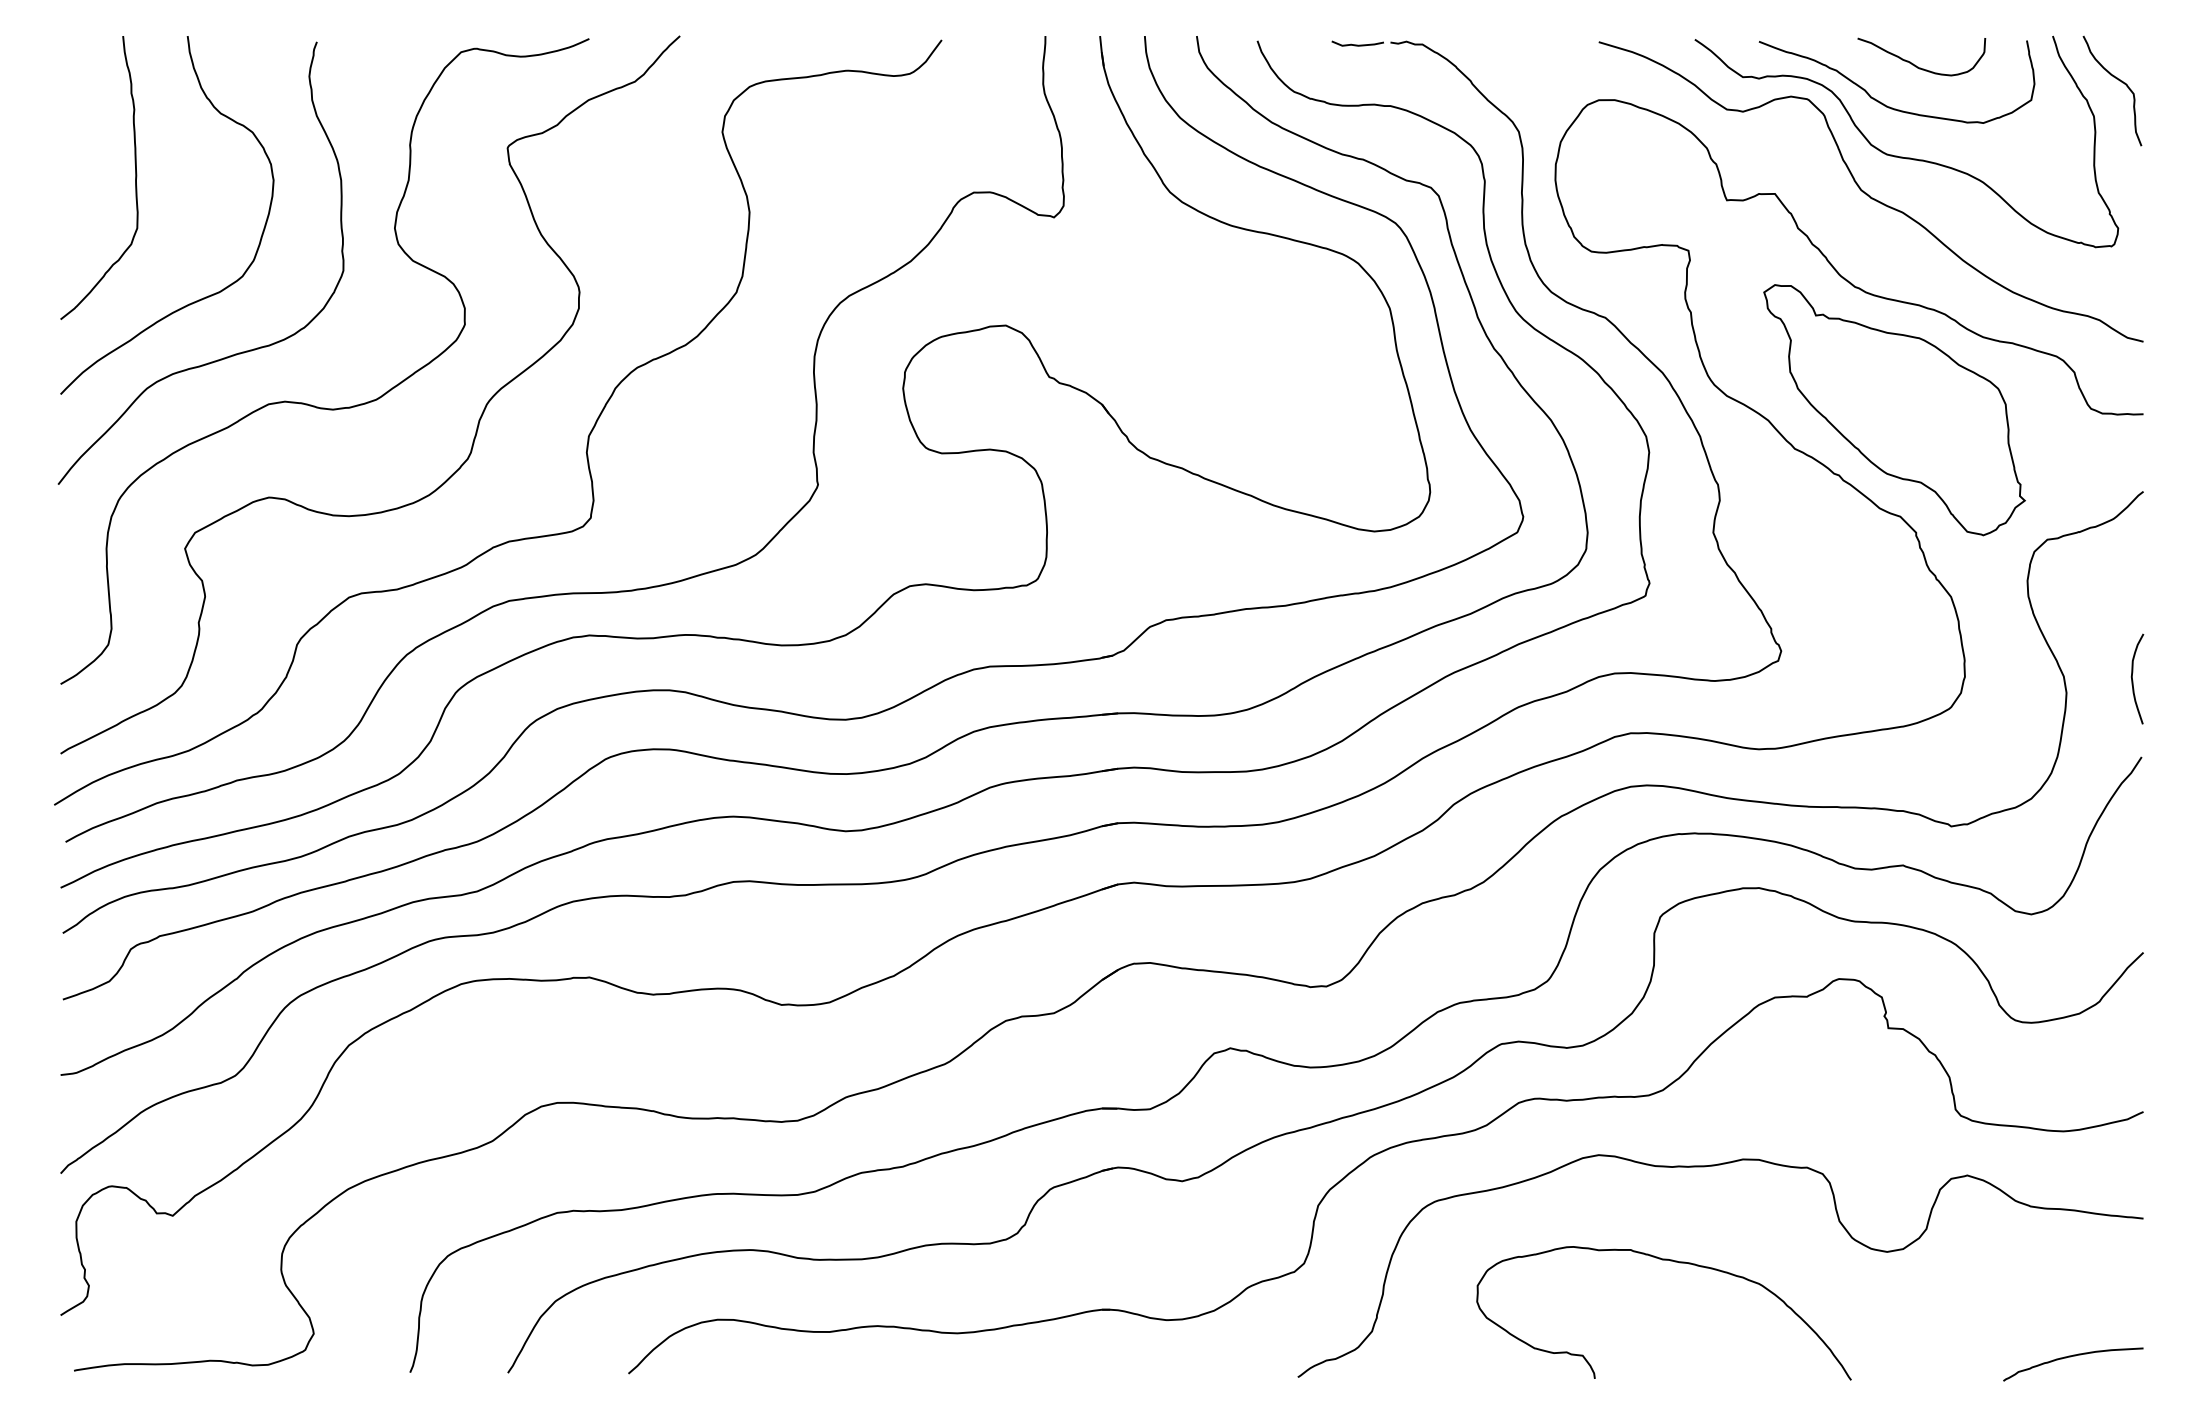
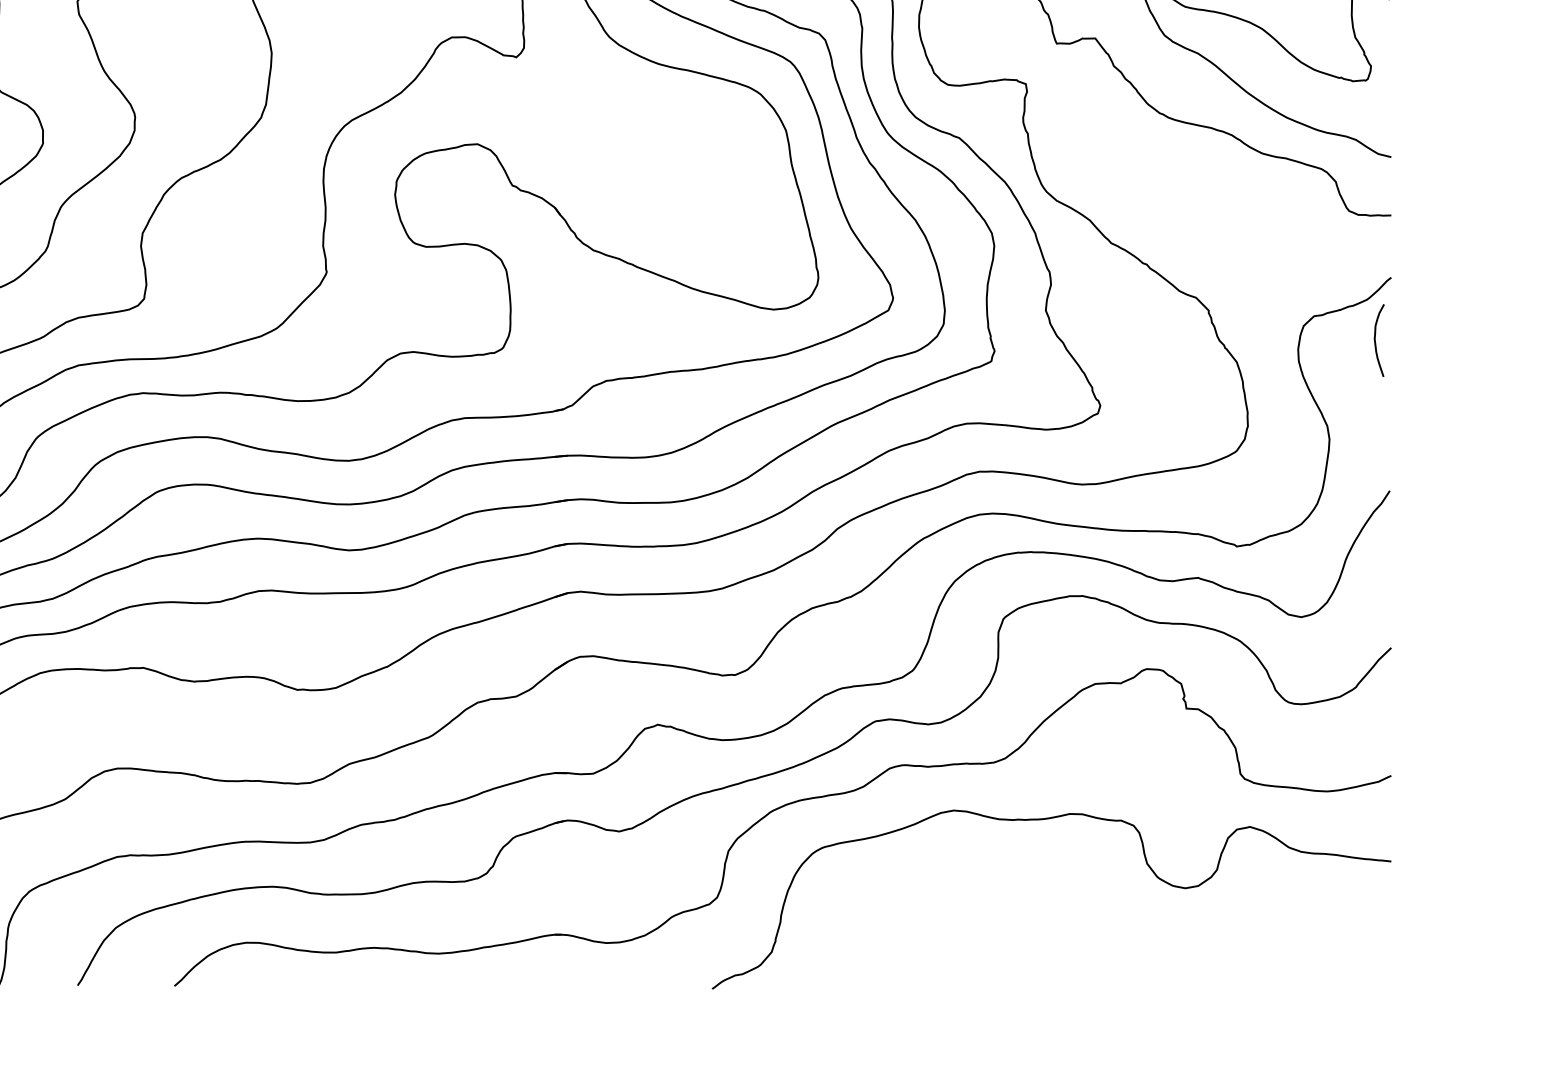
part: (1894, 410) -> (1191, 212), removed
curve: (2133, 680) -> (1376, 341), moved
curve: (1674, 1262) -> (1014, 896), removed
curve: (2070, 1357) -> (1332, 973), removed

